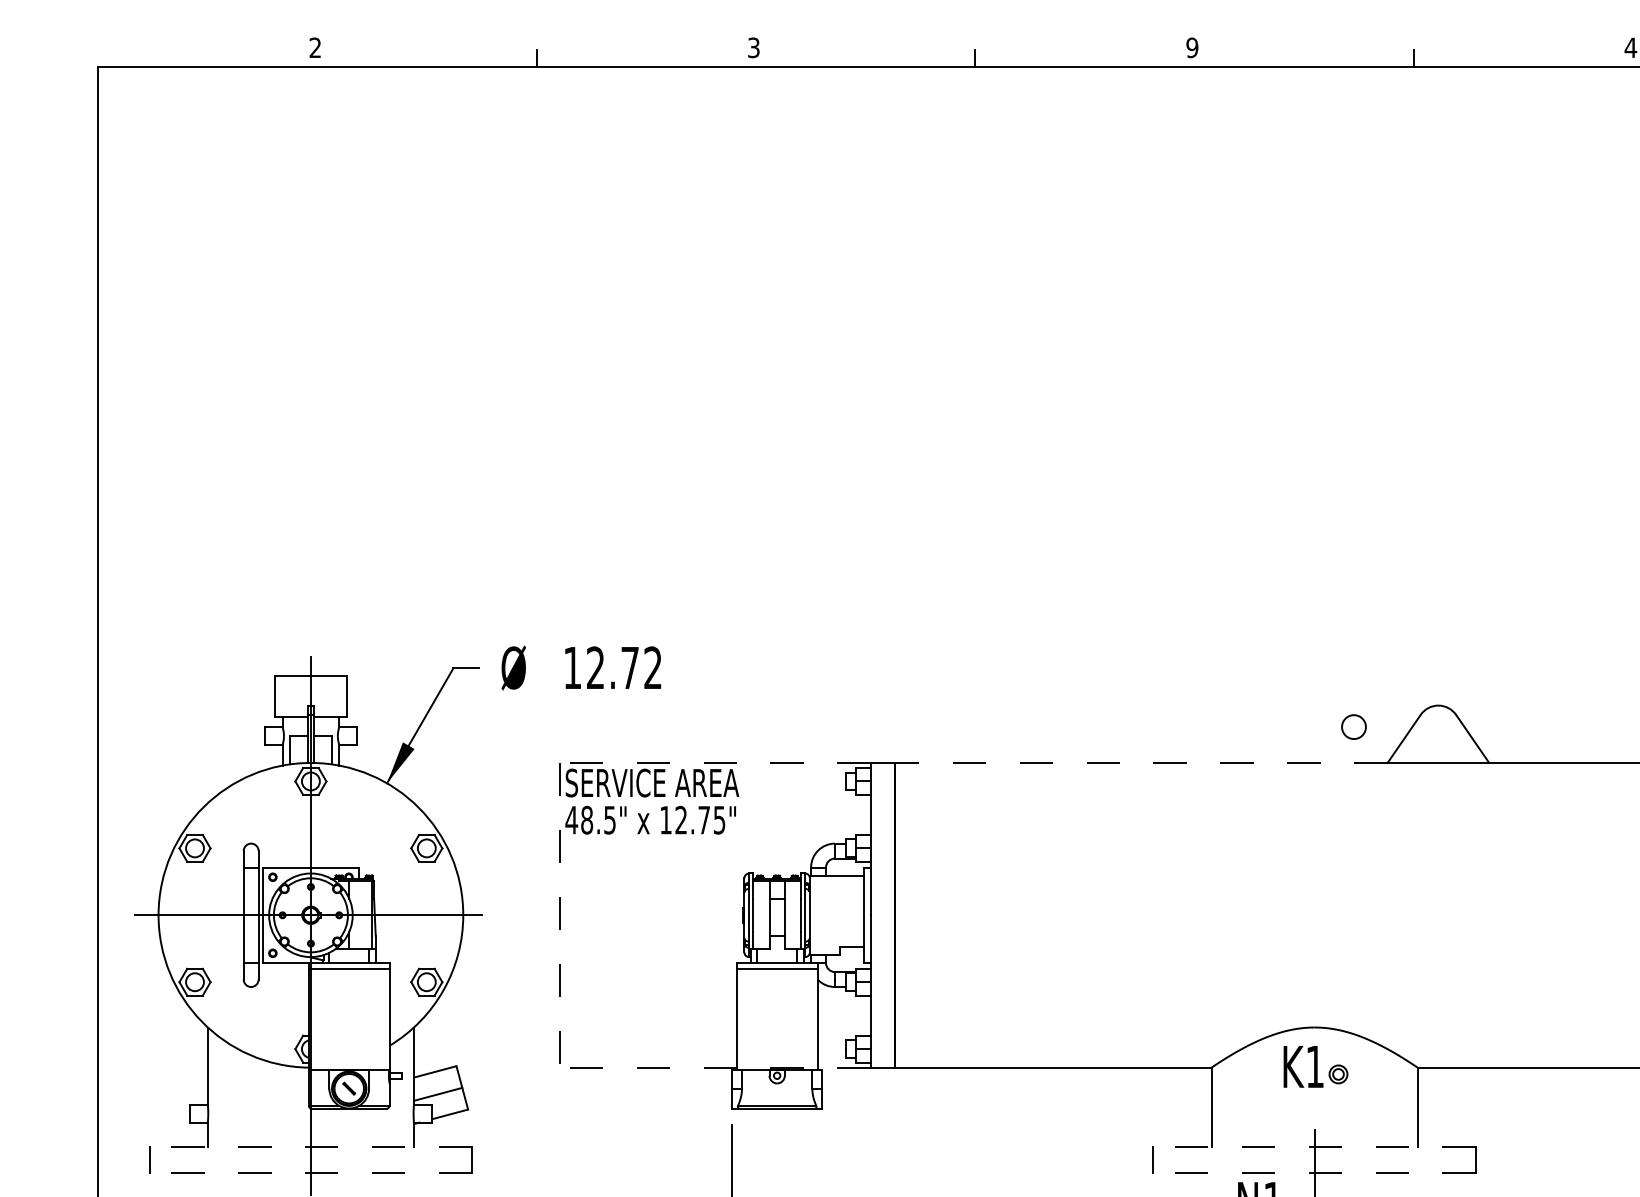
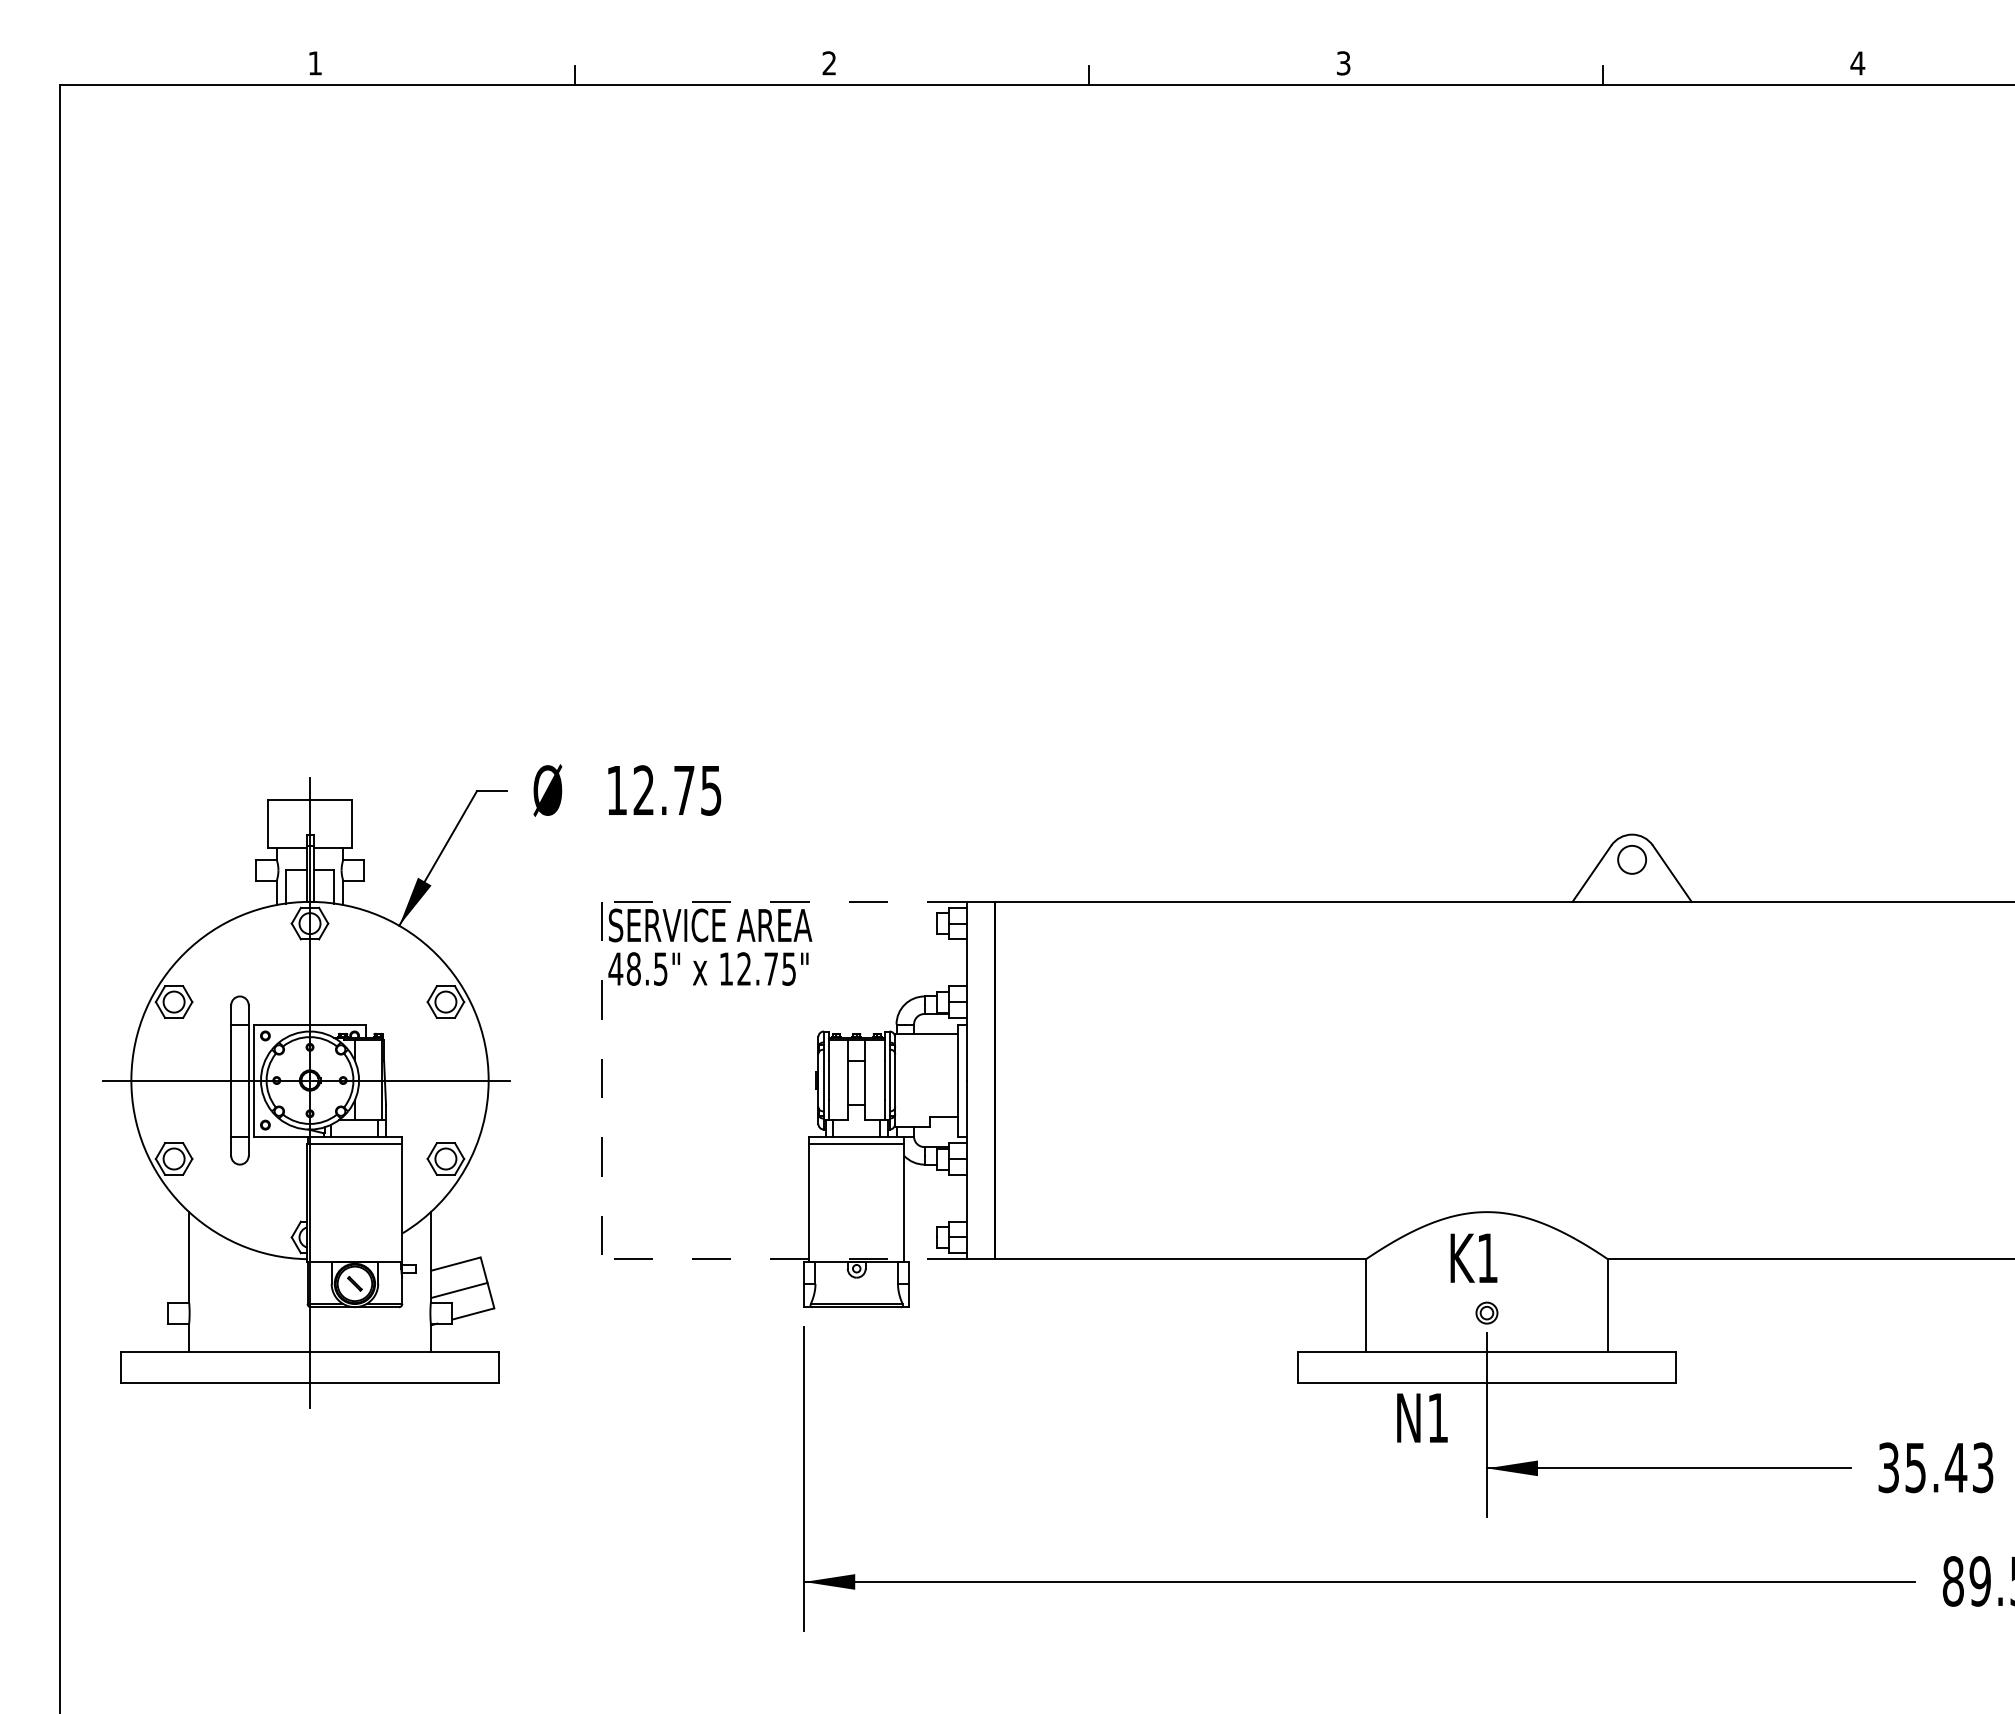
text: (314, 47) -> (314, 63), 2 -> 1
text: (753, 47) -> (829, 63), 3 -> 2
text: (1192, 47) -> (1343, 63), 9 -> 3
text: (653, 667) -> (711, 790), 12.72 -> 12.75
circle: (1353, 726) -> (1631, 859), moved
line: (1141, 762) -> (1283, 901), dashed -> solid
part: (1338, 1073) -> (1486, 1312), moved
line: (310, 1146) -> (309, 1351), dashed -> solid
line: (1314, 1146) -> (1486, 1351), dashed -> solid
line: (310, 1173) -> (309, 1383), dashed -> solid
line: (1314, 1173) -> (1486, 1383), dashed -> solid

